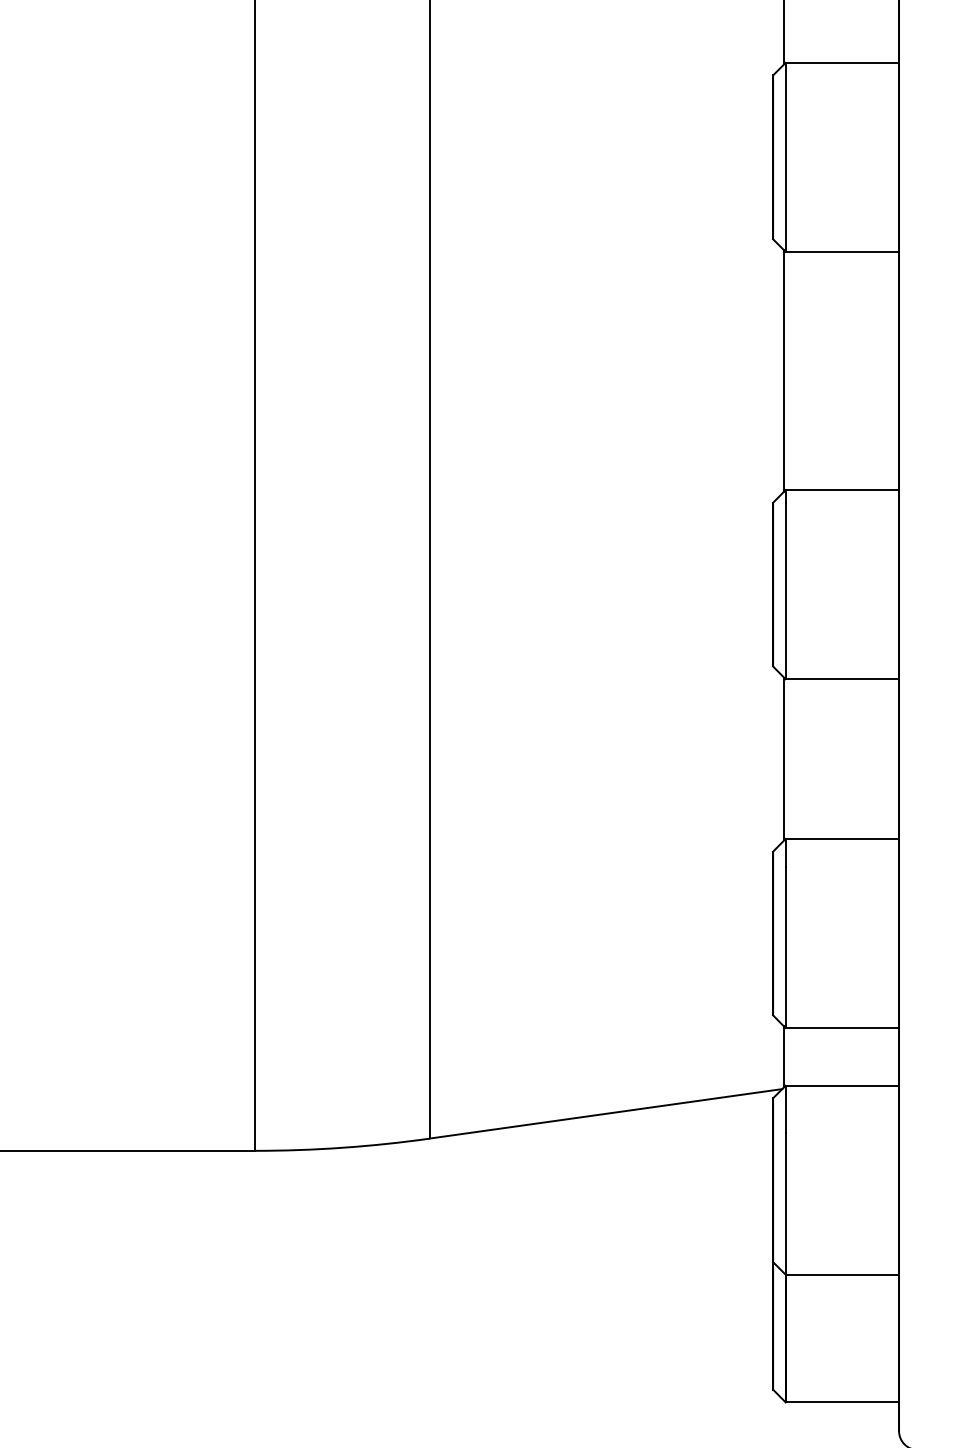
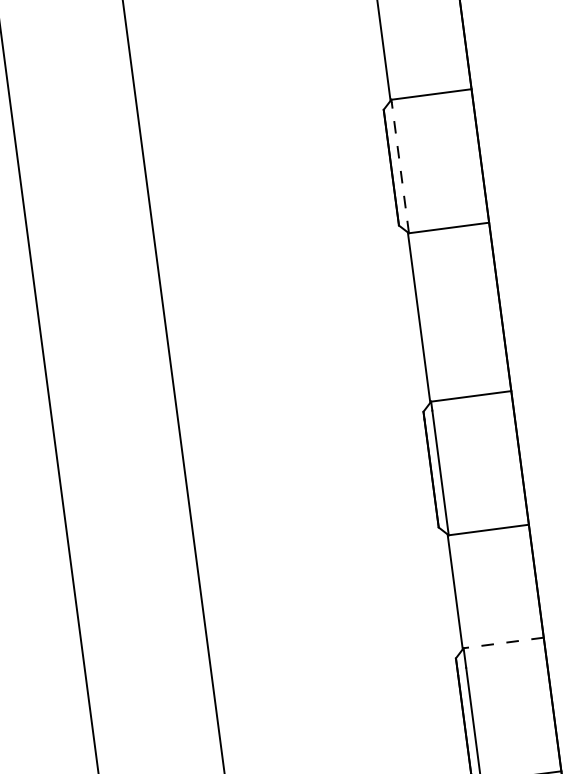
line: (785, 158) -> (400, 167), solid -> dashed
line: (842, 839) -> (503, 643), solid -> dashed

